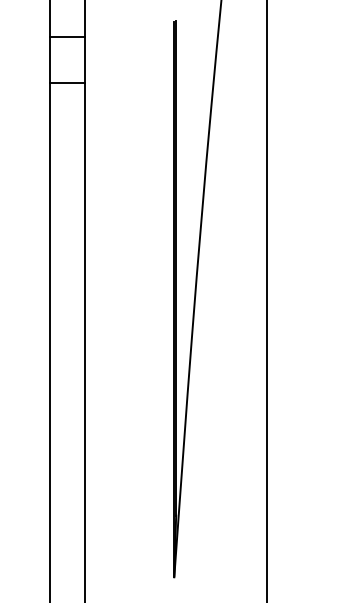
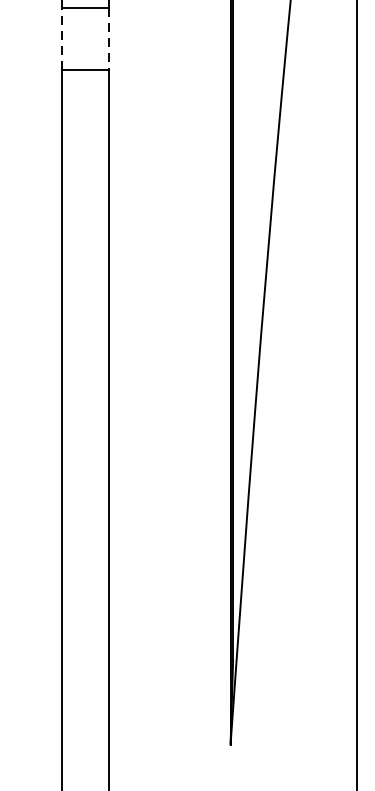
line: (50, 59) -> (61, 38), solid -> dashed
line: (84, 59) -> (108, 38), solid -> dashed

